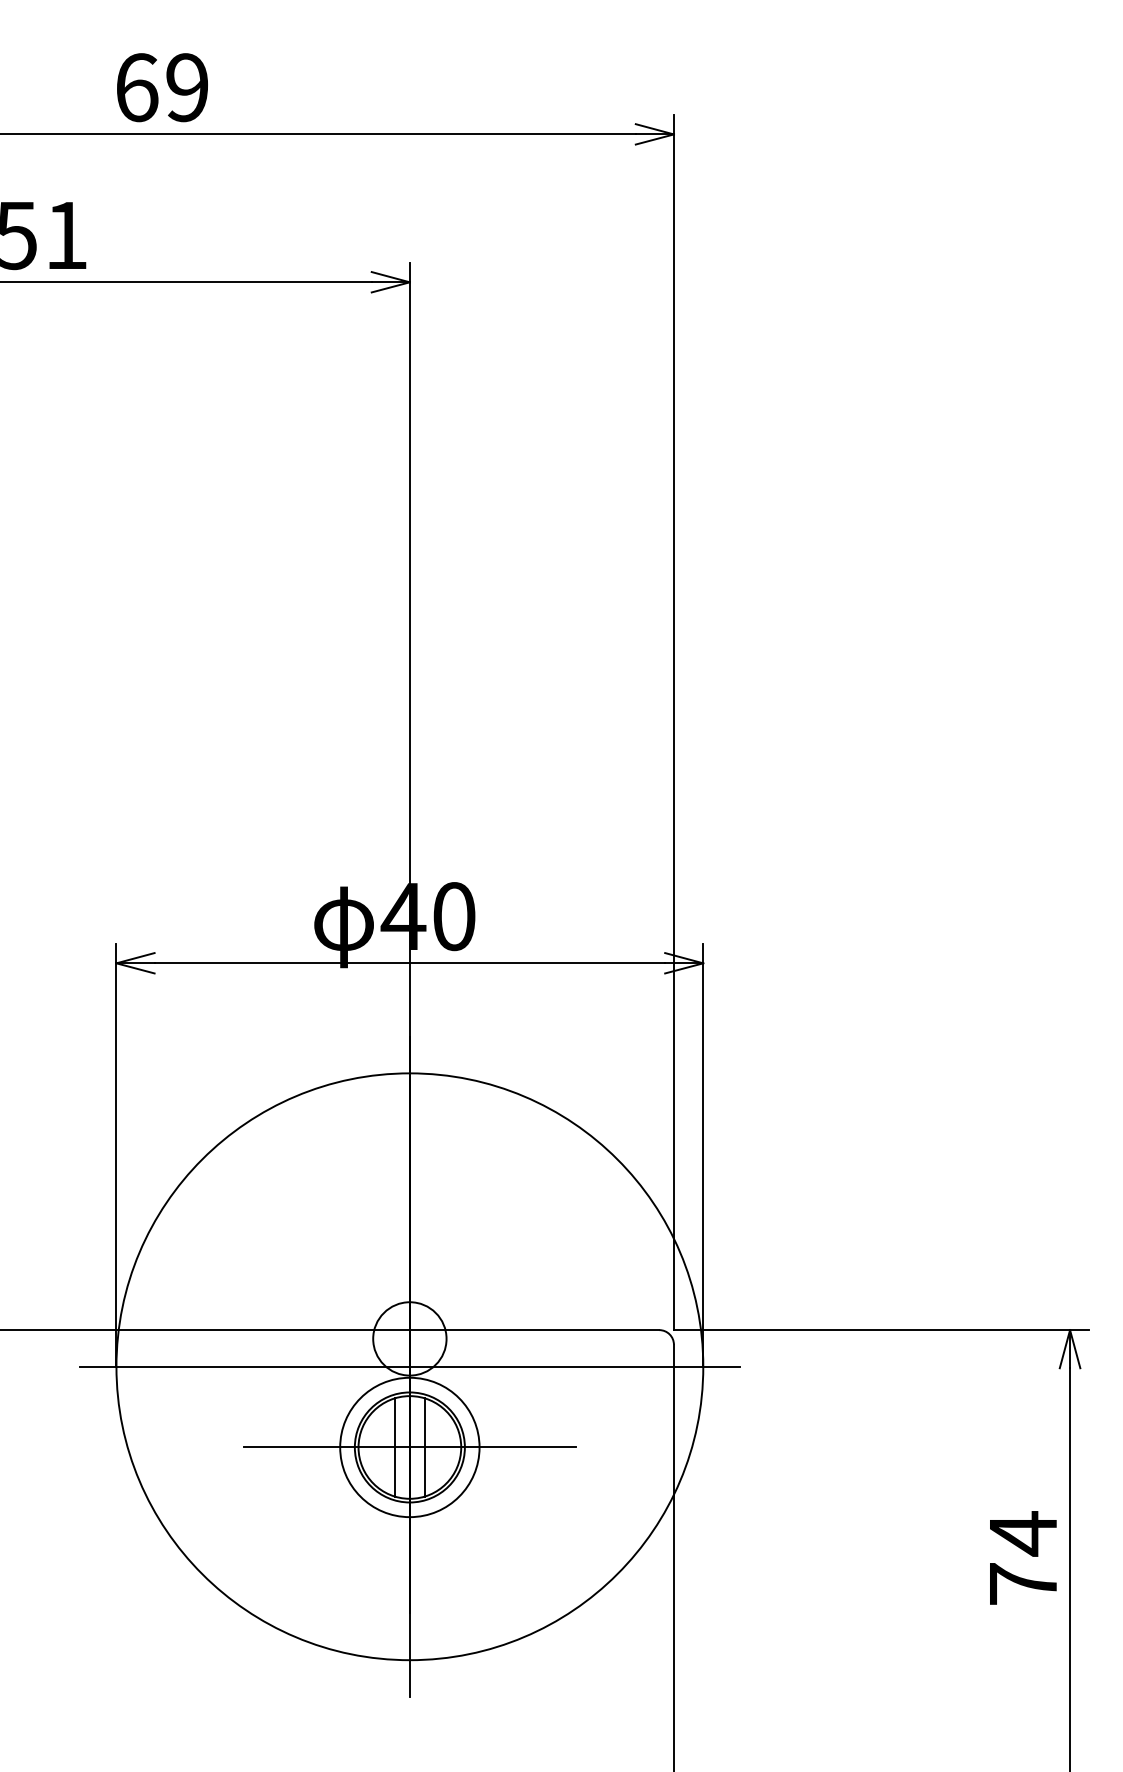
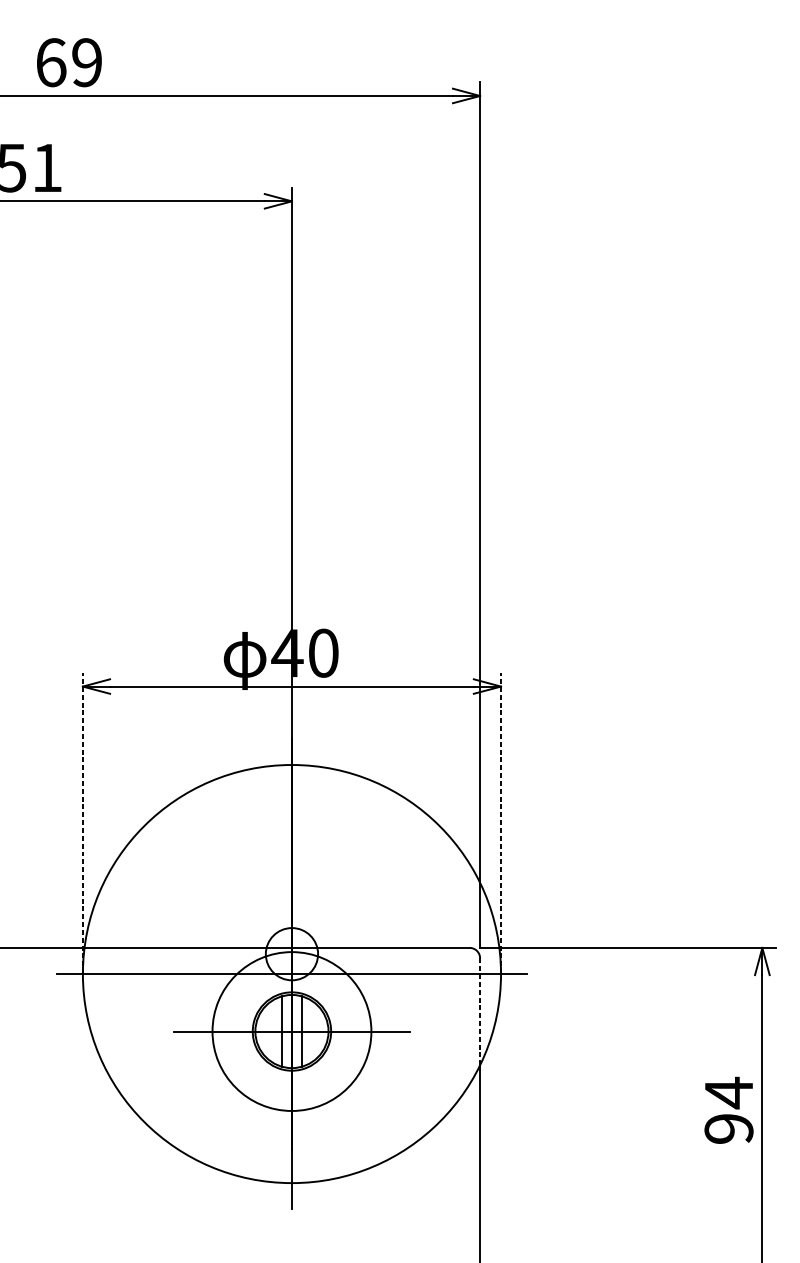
text: (162, 87) -> (69, 62), moved
line: (116, 1155) -> (82, 823), solid -> dashed
line: (703, 1155) -> (501, 823), solid -> dashed
line: (673, 1419) -> (479, 1011), solid -> dashed
circle: (409, 1447) -> (291, 1031), size x1.6
text: (1022, 1584) -> (728, 1129), 74 -> 94

